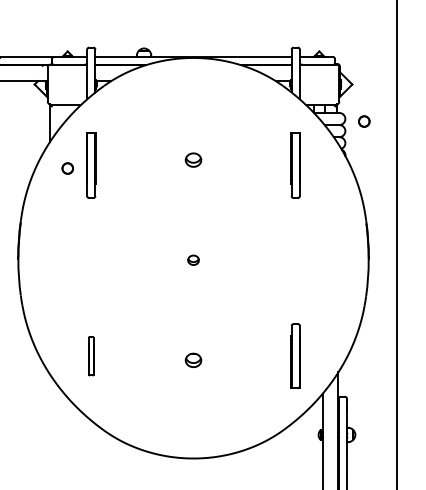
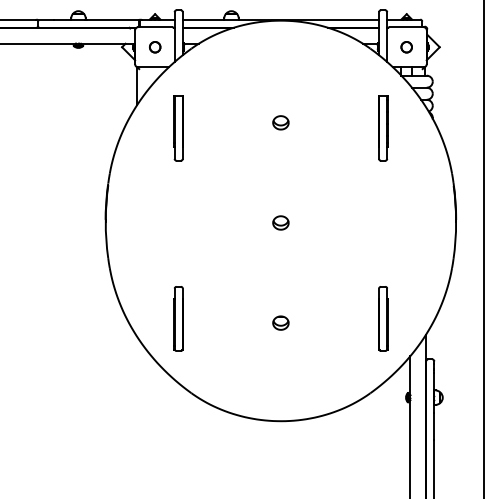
circle: (364, 121) -> (406, 47), moved
circle: (68, 168) -> (155, 47), moved
part: (193, 259) -> (280, 222), size x1.43
part: (91, 355) -> (178, 318), size x1.67

